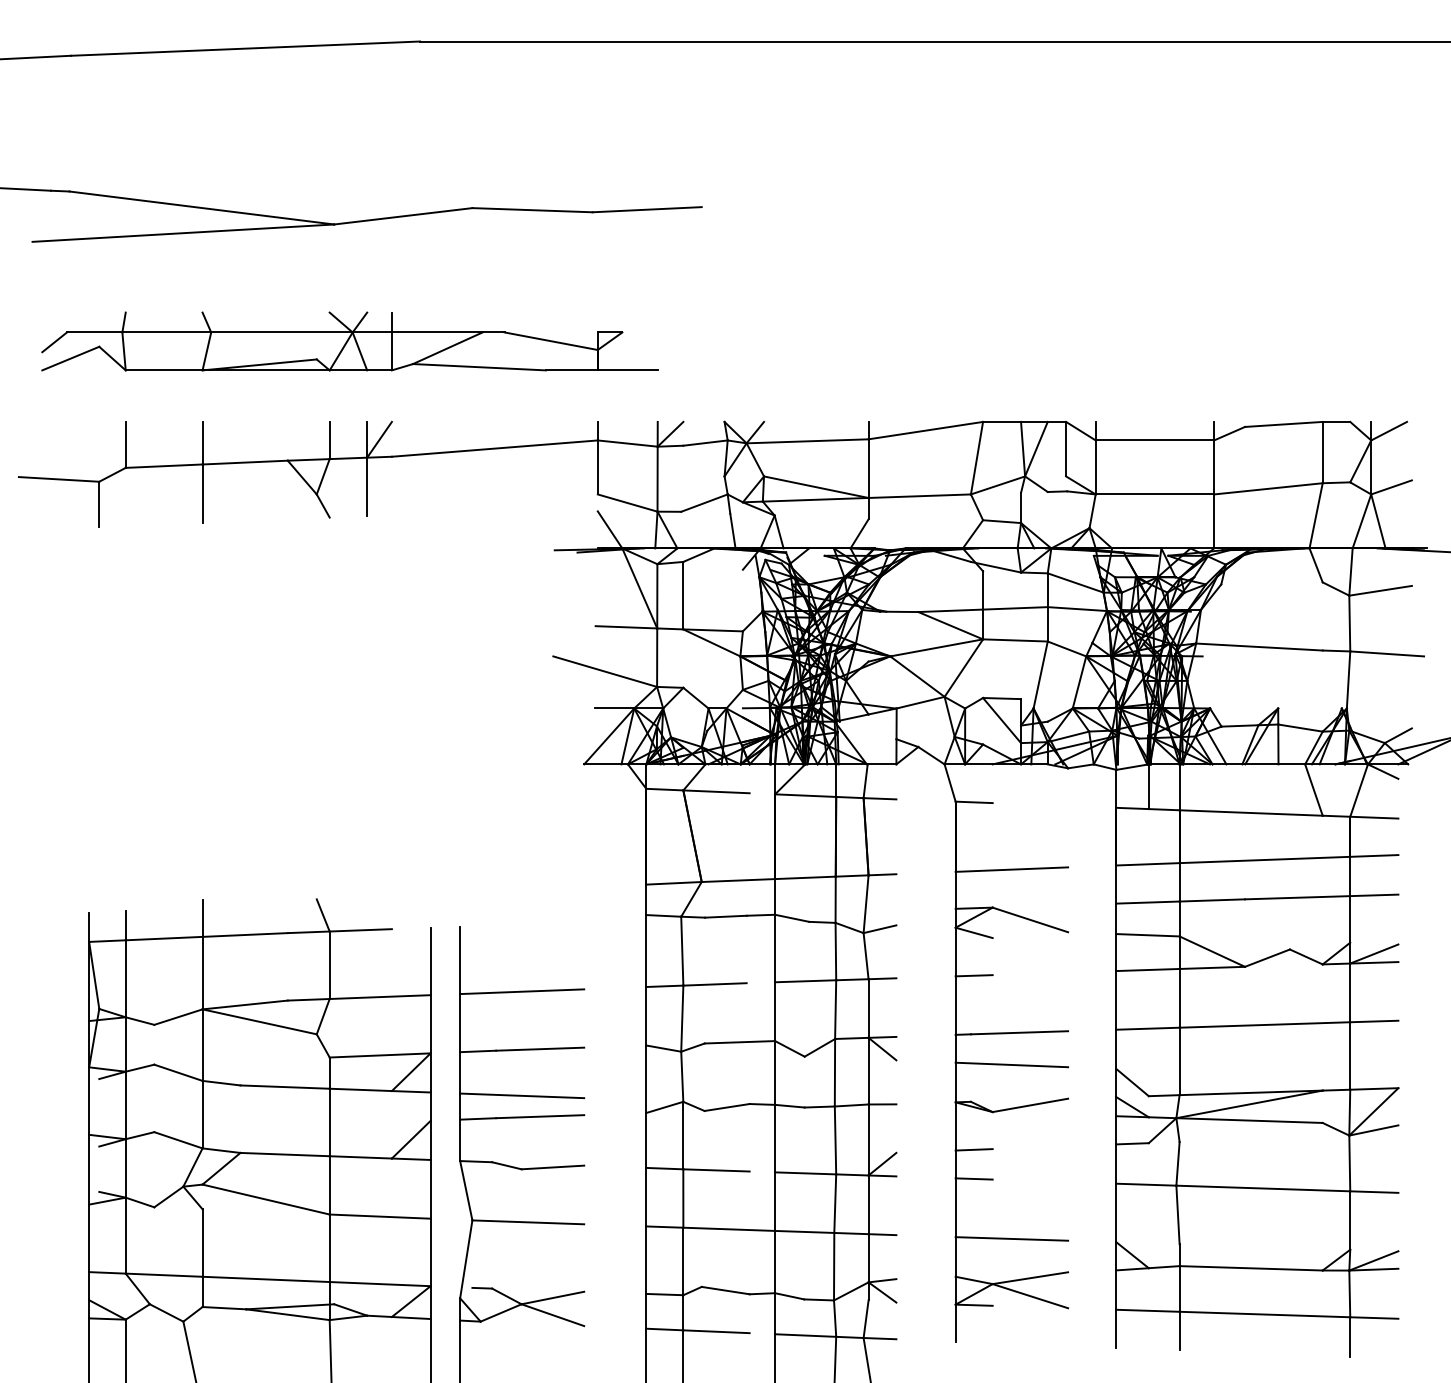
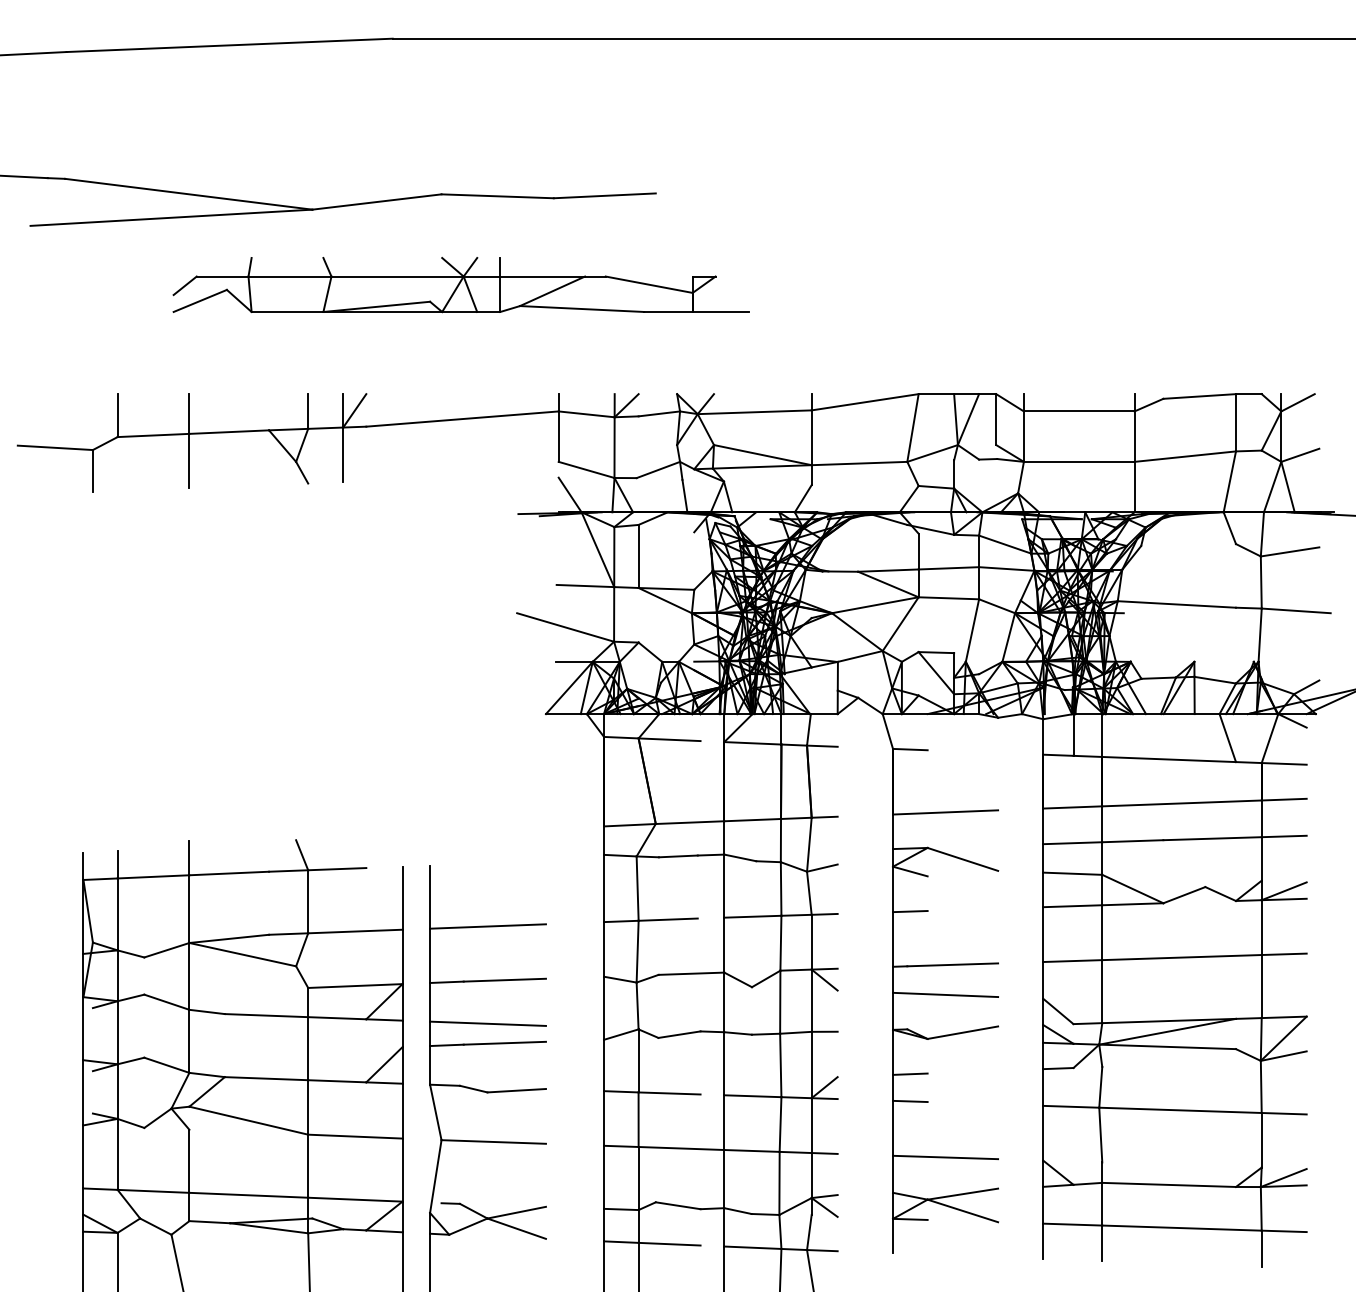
part: (349, 342) -> (460, 285), moved

